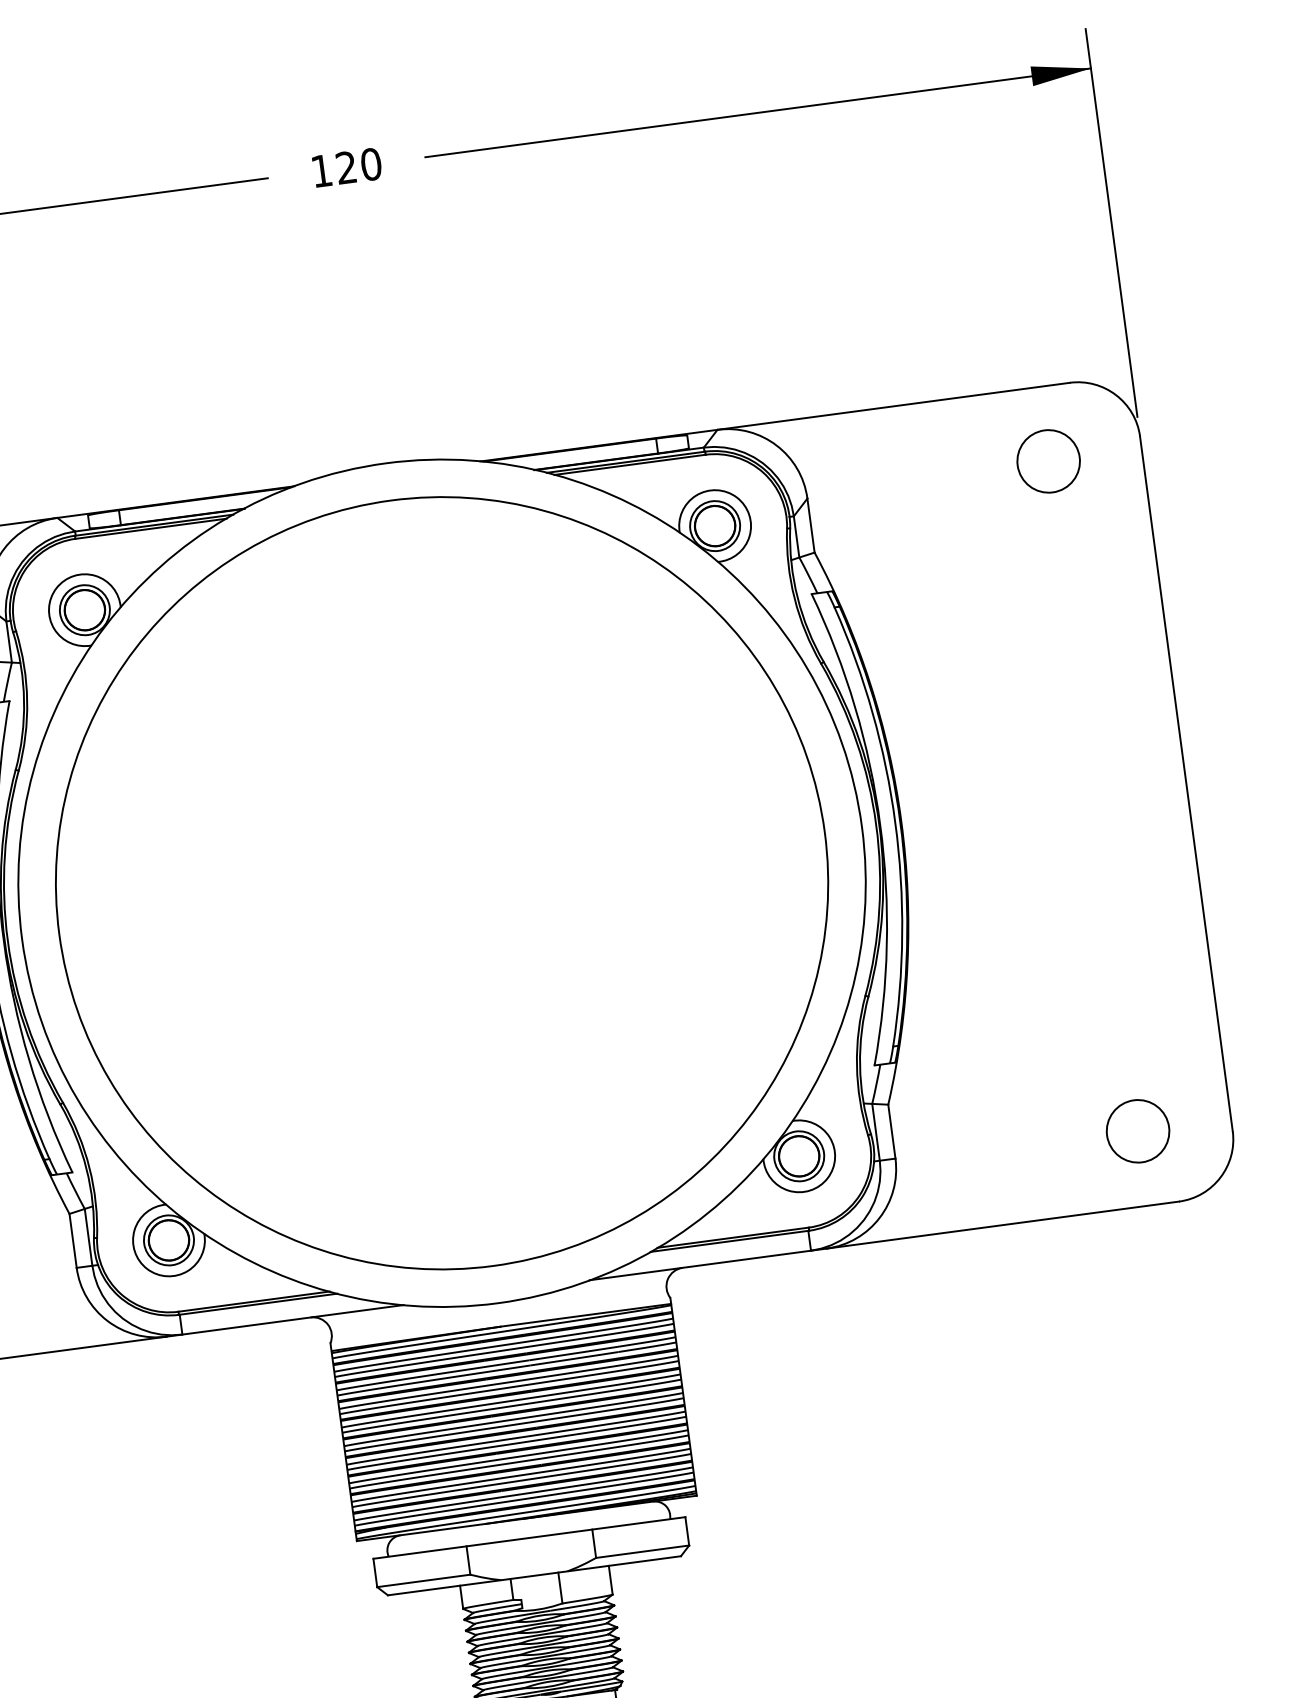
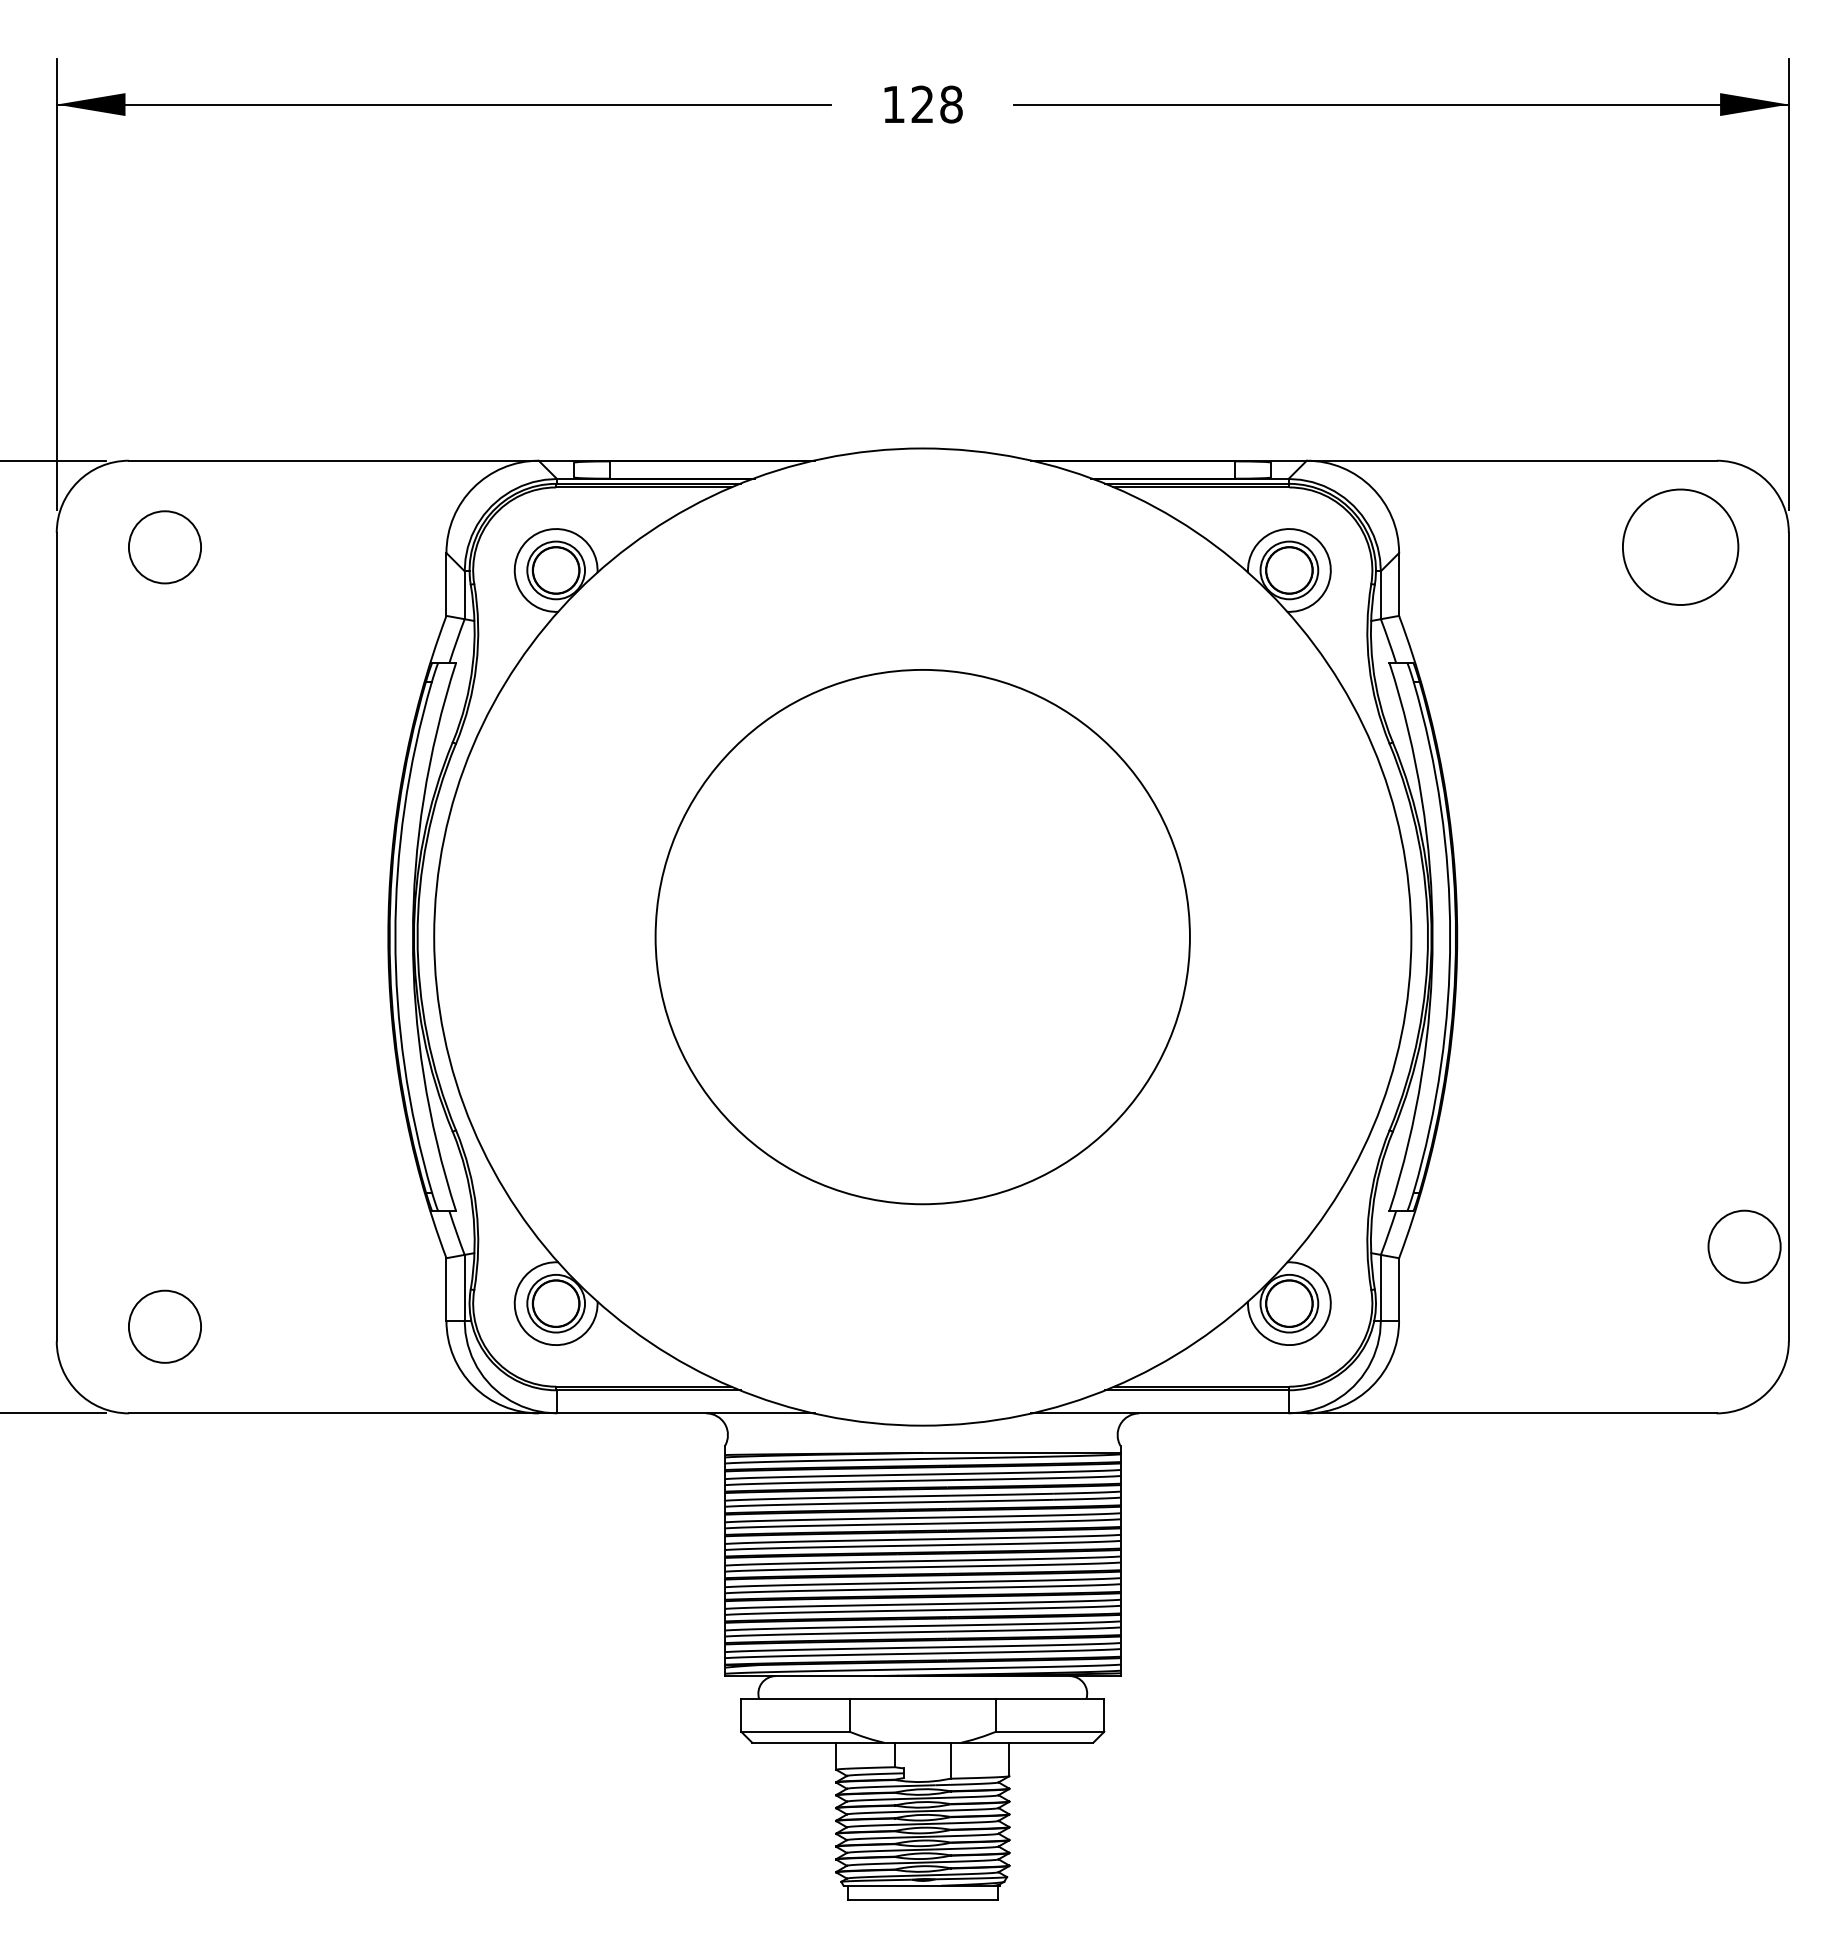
text: (371, 164) -> (951, 104), 120 -> 128
circle: (1048, 461) -> (1680, 547), size x1.6
circle: (441, 882) -> (922, 936), size x0.6
circle: (1137, 1131) -> (1744, 1246), moved

